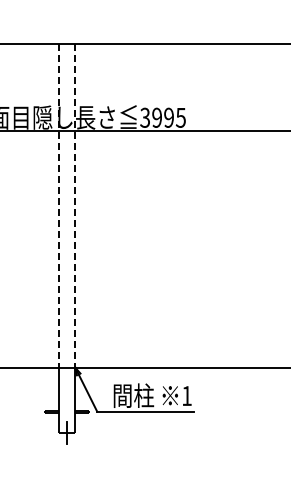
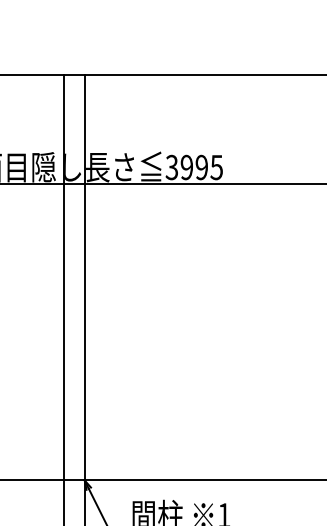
line: (59, 206) -> (64, 278), dashed -> solid
line: (75, 206) -> (84, 278), dashed -> solid

